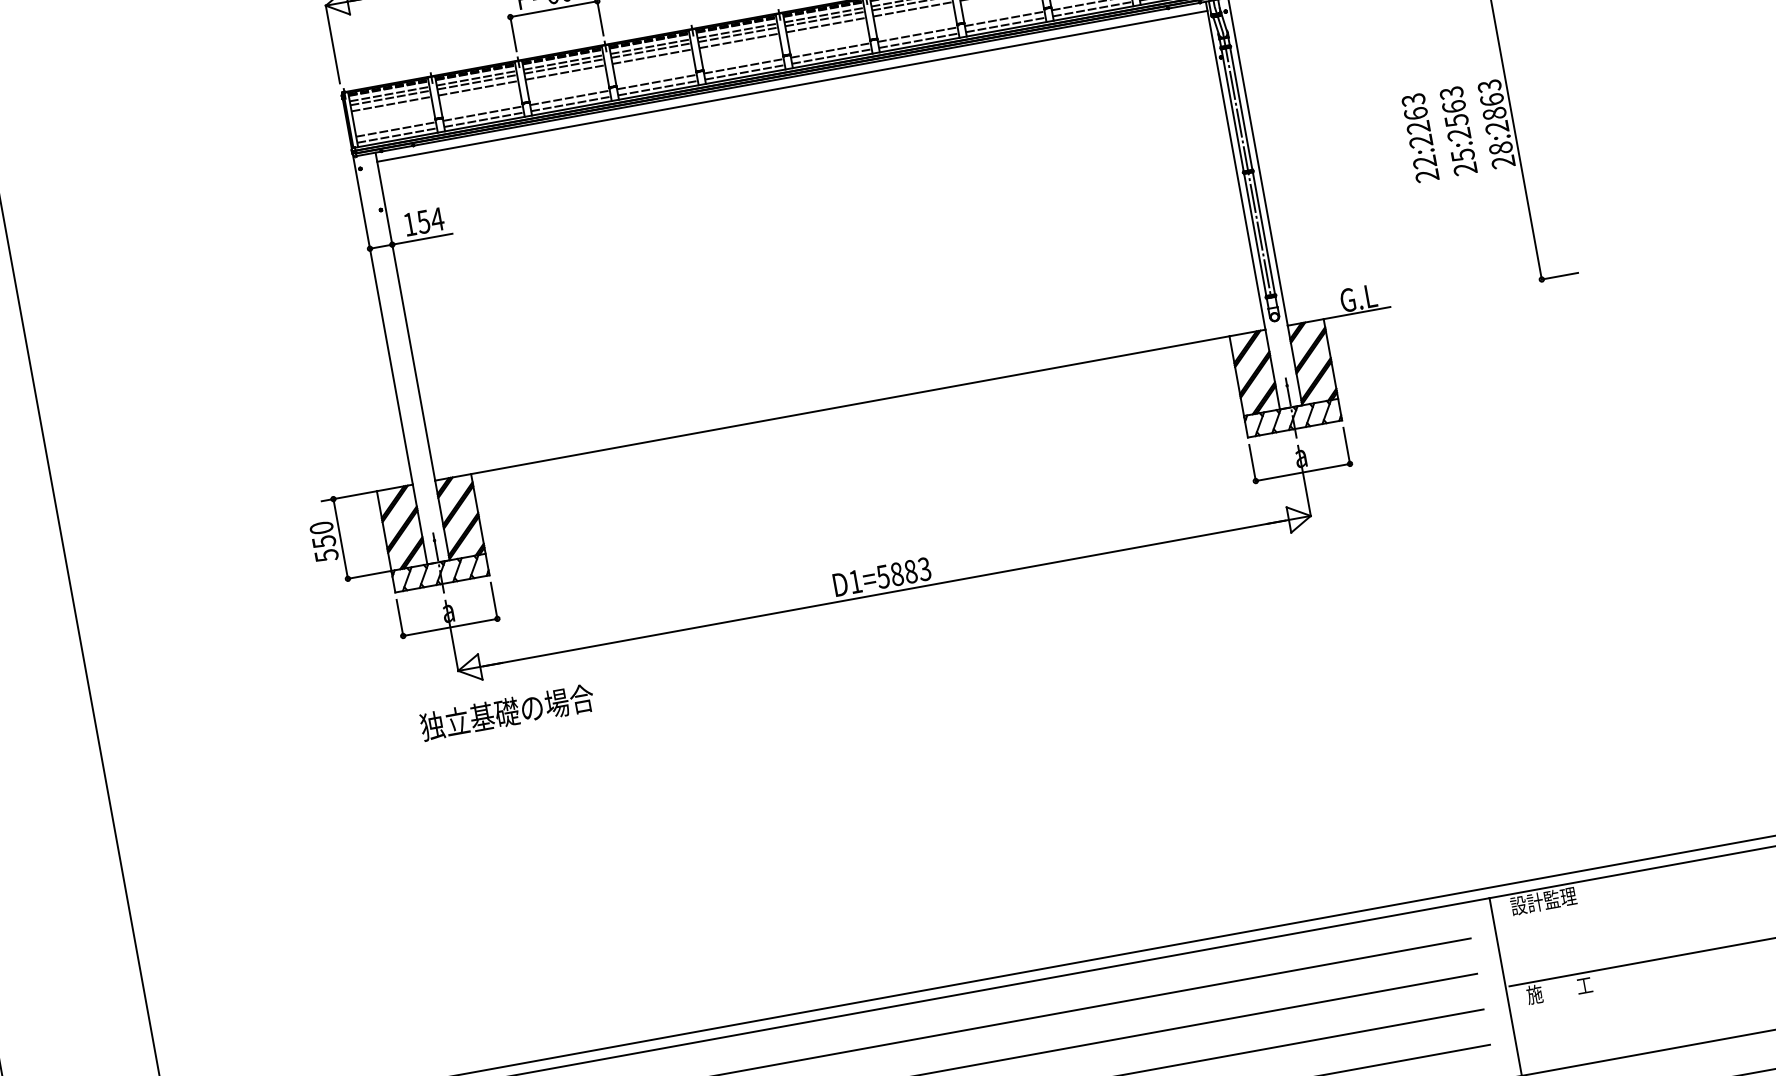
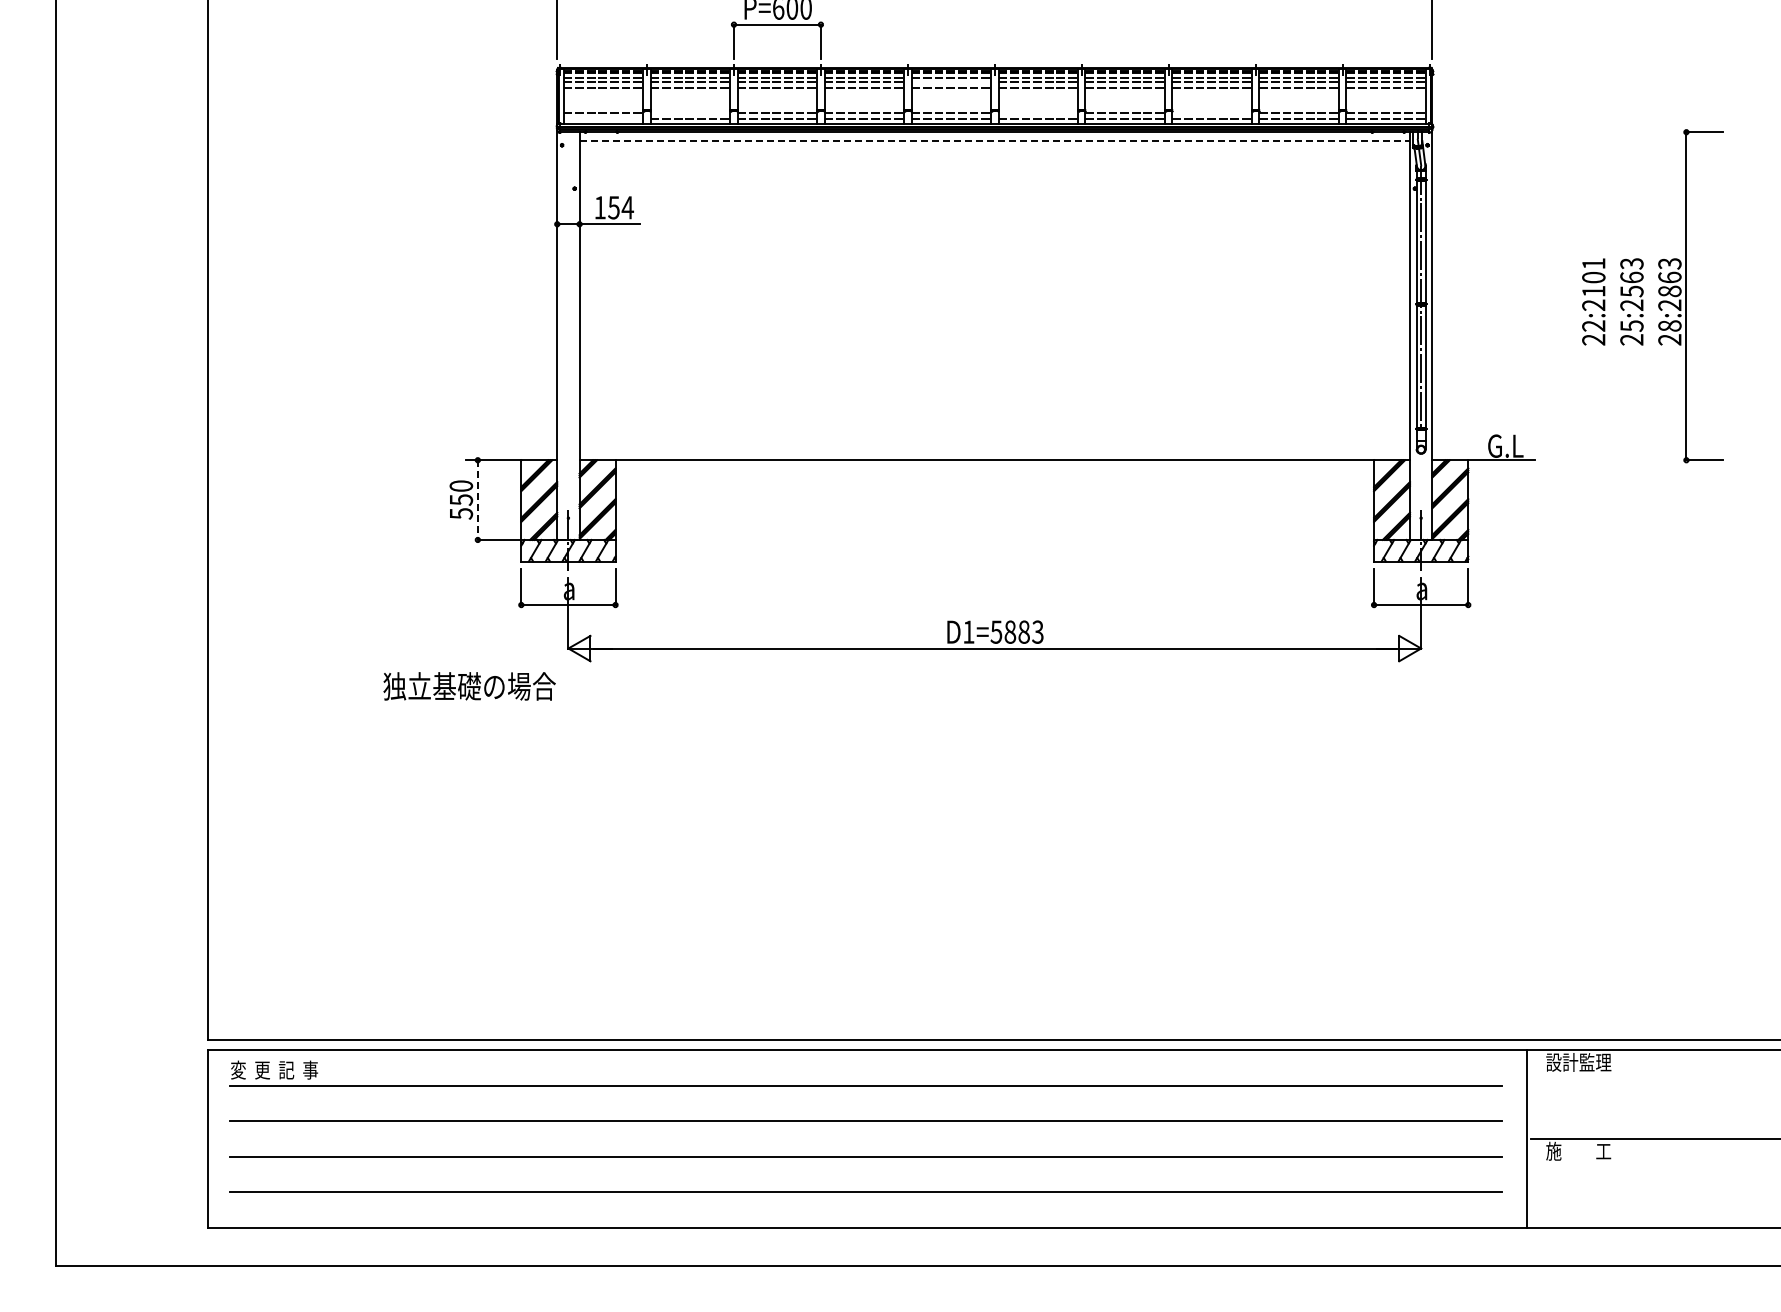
line: (1004, 18) -> (1212, 113), removed
line: (738, 34) -> (951, 81), removed
line: (831, 50) -> (1038, 113), removed
line: (793, 86) -> (995, 141), solid -> dashed
line: (483, 113) -> (690, 113), removed
text: (1415, 113) -> (1593, 277), 22:2263 -> 22:2101
line: (397, 135) -> (603, 119), removed
line: (340, 539) -> (477, 500), solid -> dashed
text: (507, 712) -> (469, 686), moved

